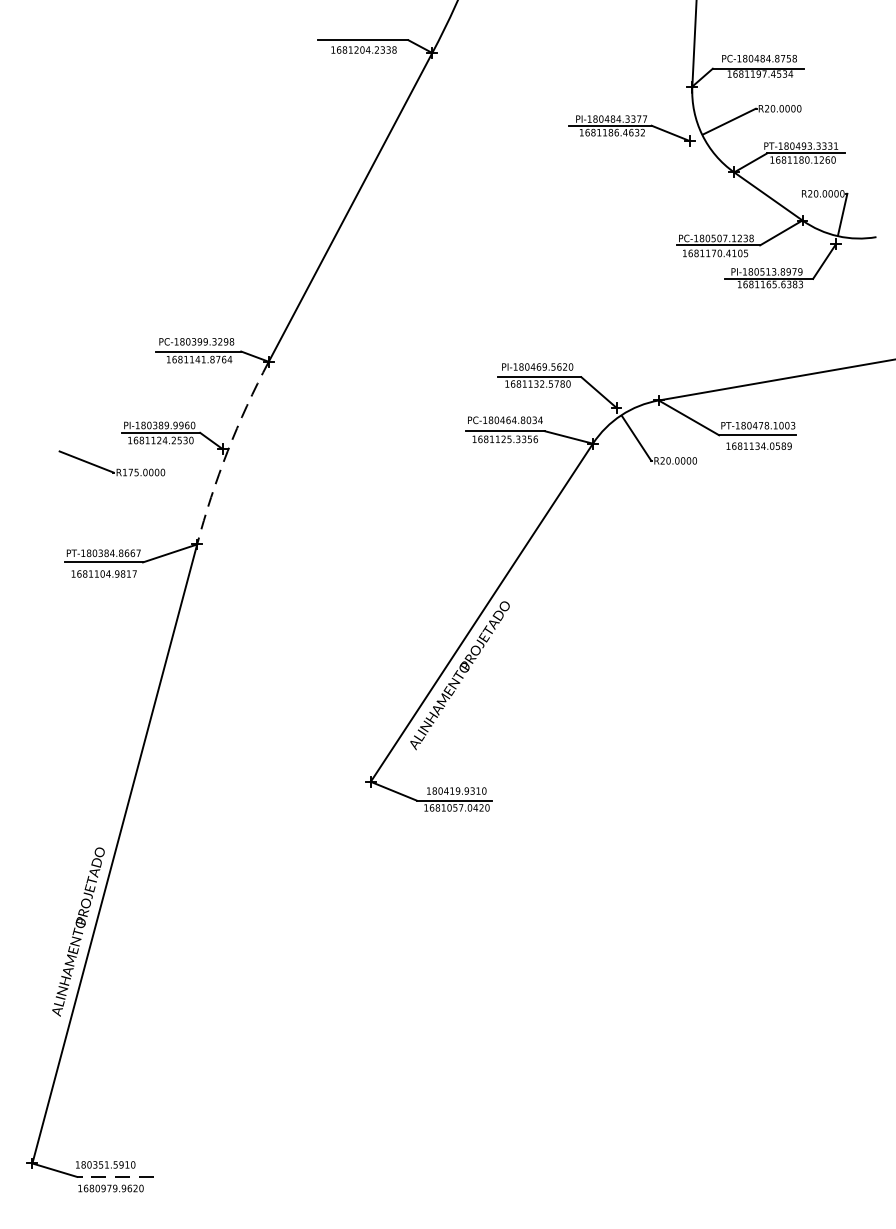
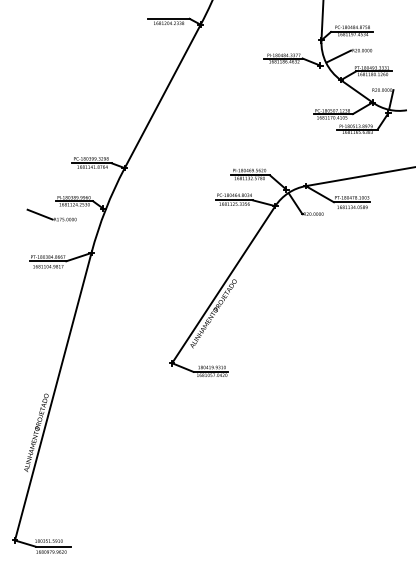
arc: (227, 450) -> (105, 209), dashed -> solid
line: (115, 1176) -> (53, 546), dashed -> solid

